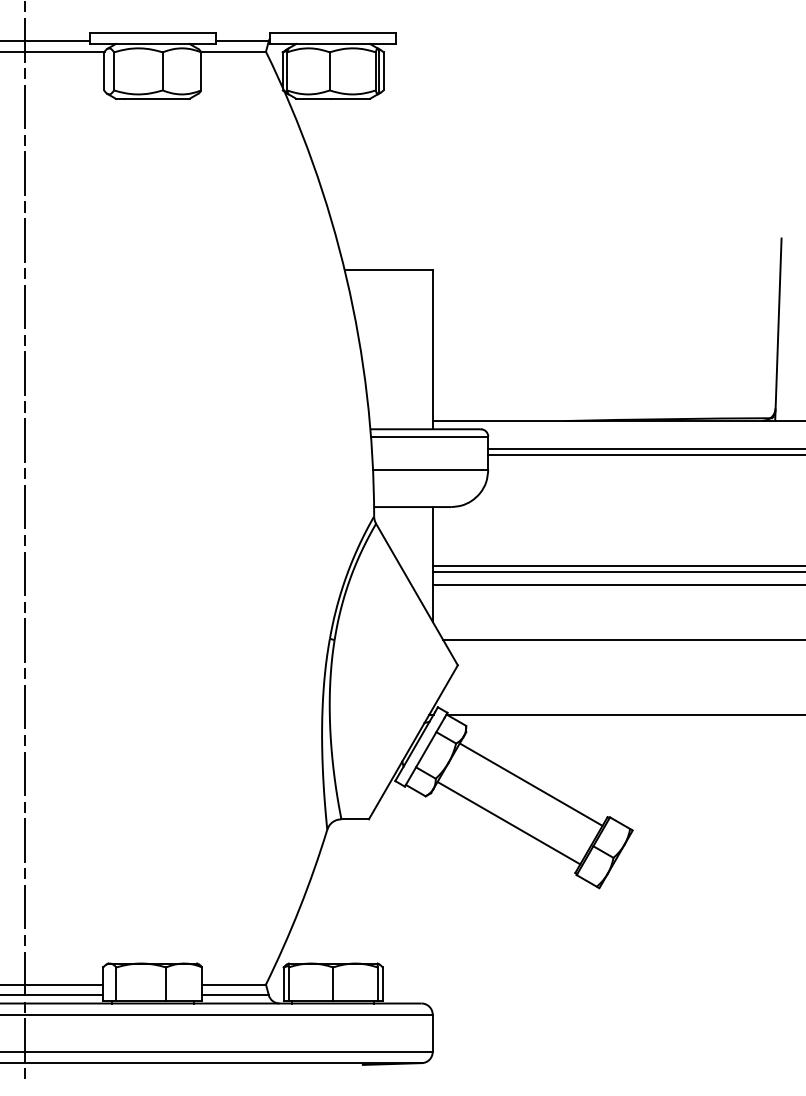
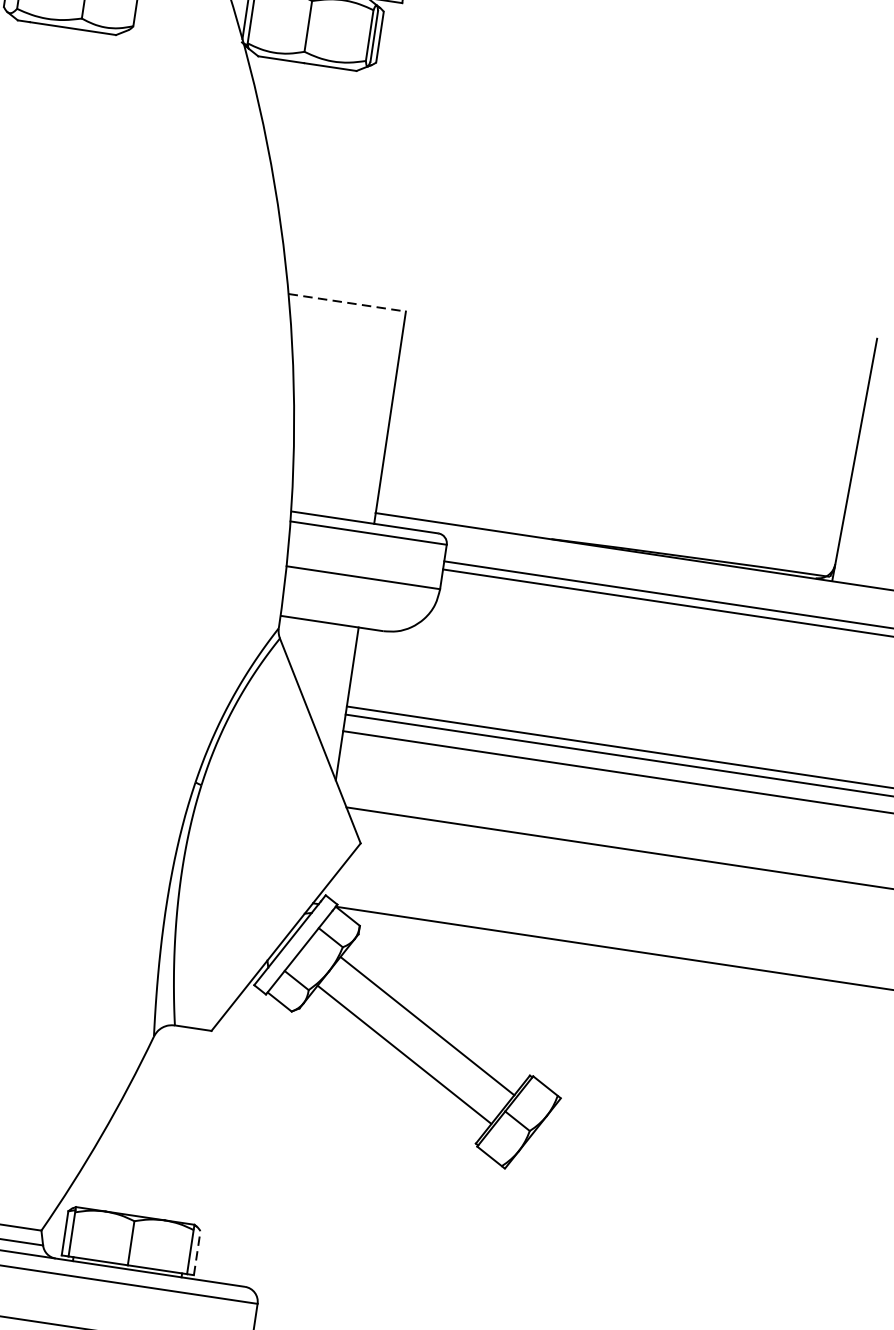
line: (389, 269) -> (348, 302), solid -> dashed
line: (530, 784) -> (403, 1054), moved
line: (508, 822) -> (427, 1025), moved
line: (382, 984) -> (196, 1253), solid -> dashed

